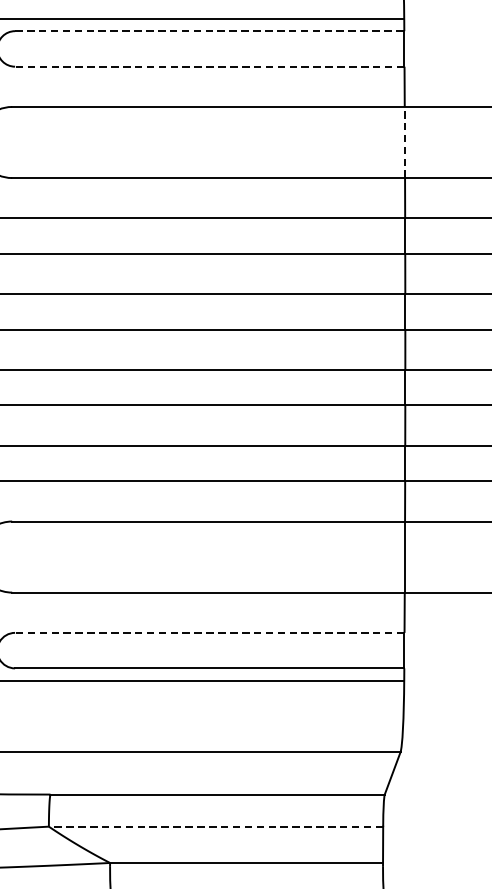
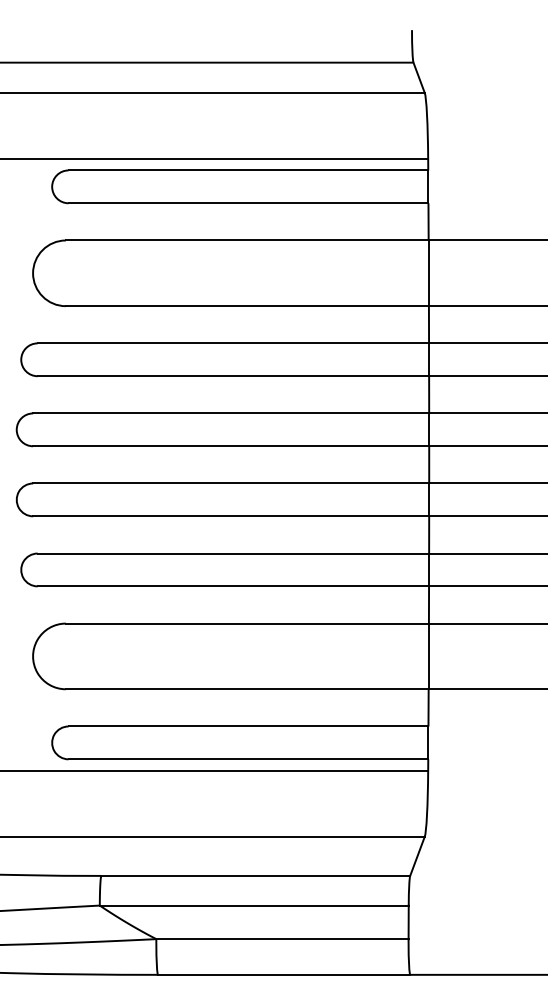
line: (209, 31) -> (248, 170), dashed -> solid
line: (209, 66) -> (248, 203), dashed -> solid
line: (404, 142) -> (428, 273), dashed -> solid
line: (209, 632) -> (248, 726), dashed -> solid
line: (215, 826) -> (253, 905), dashed -> solid

